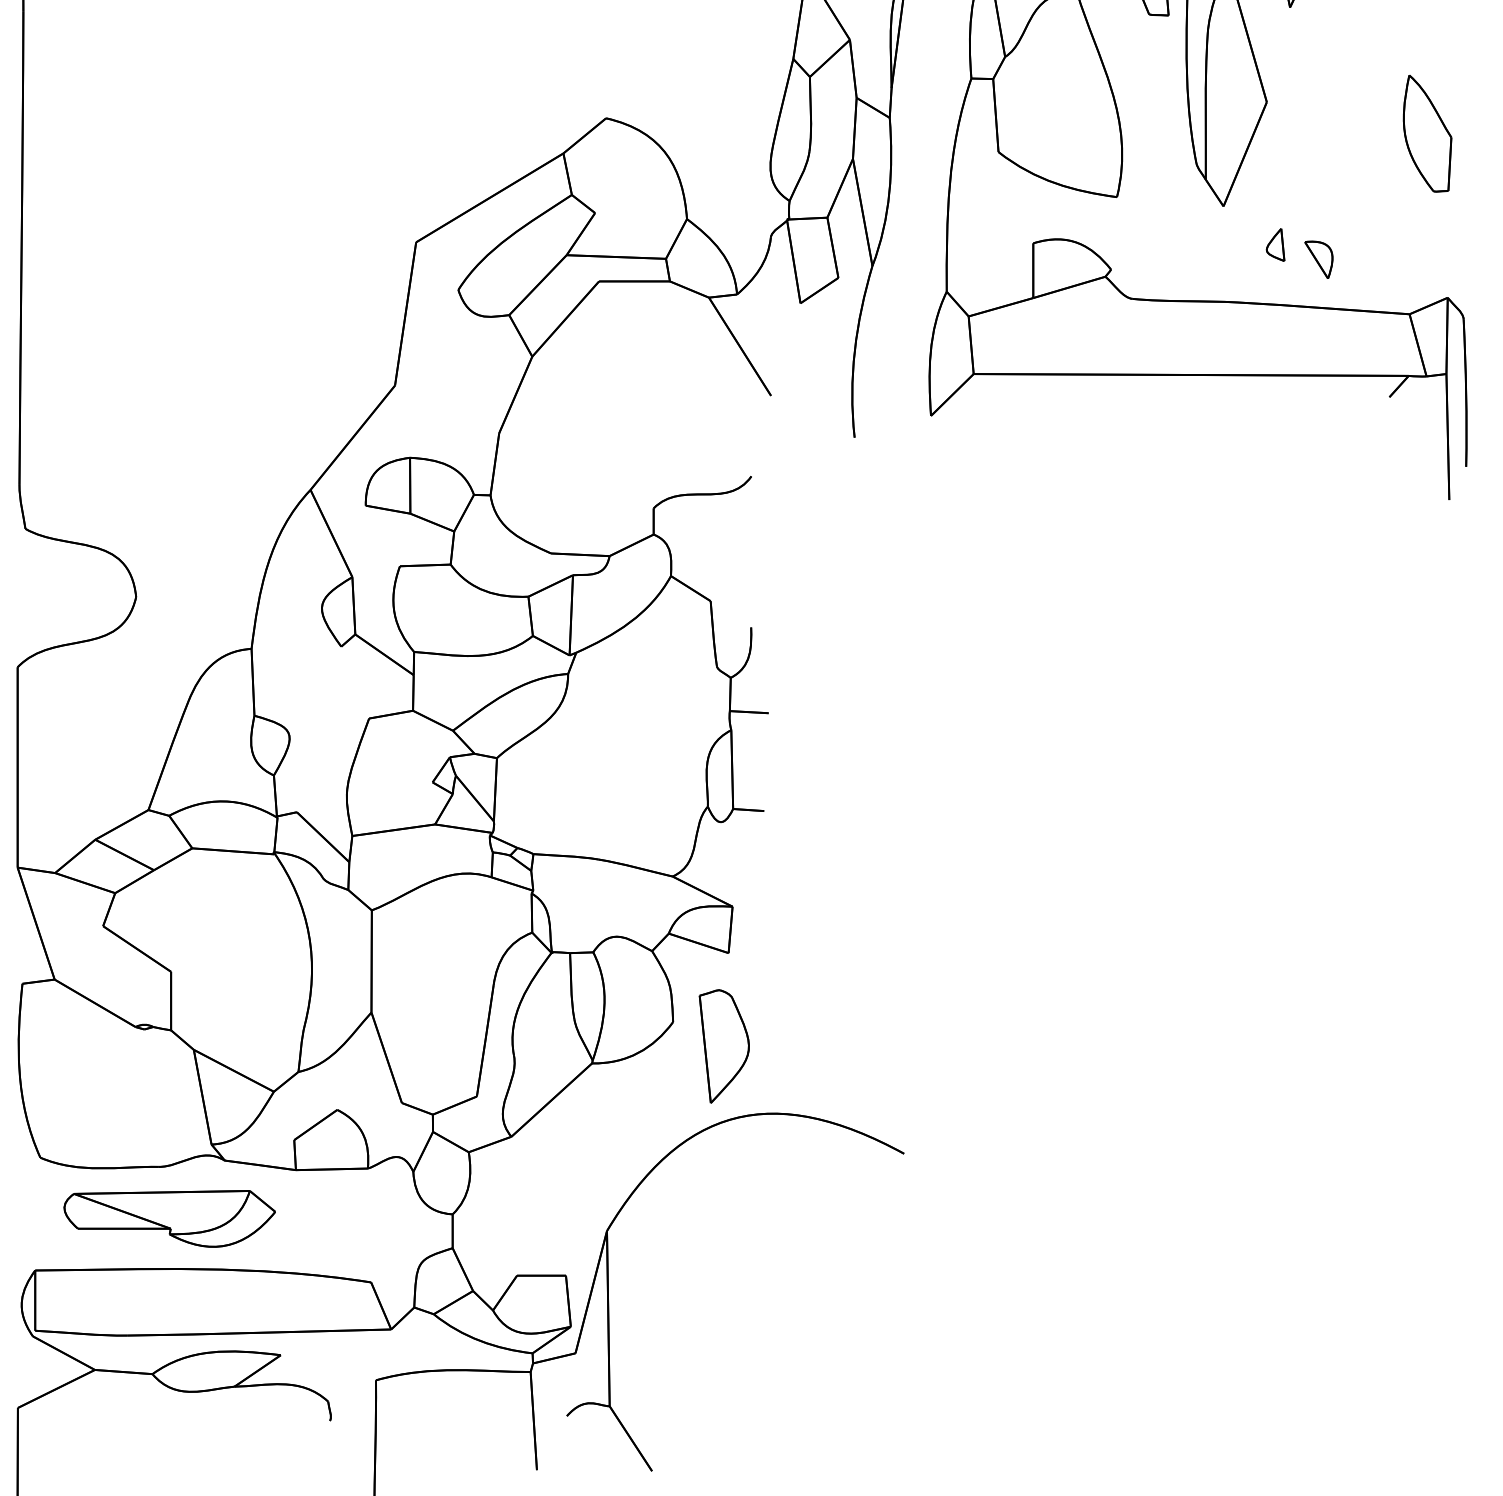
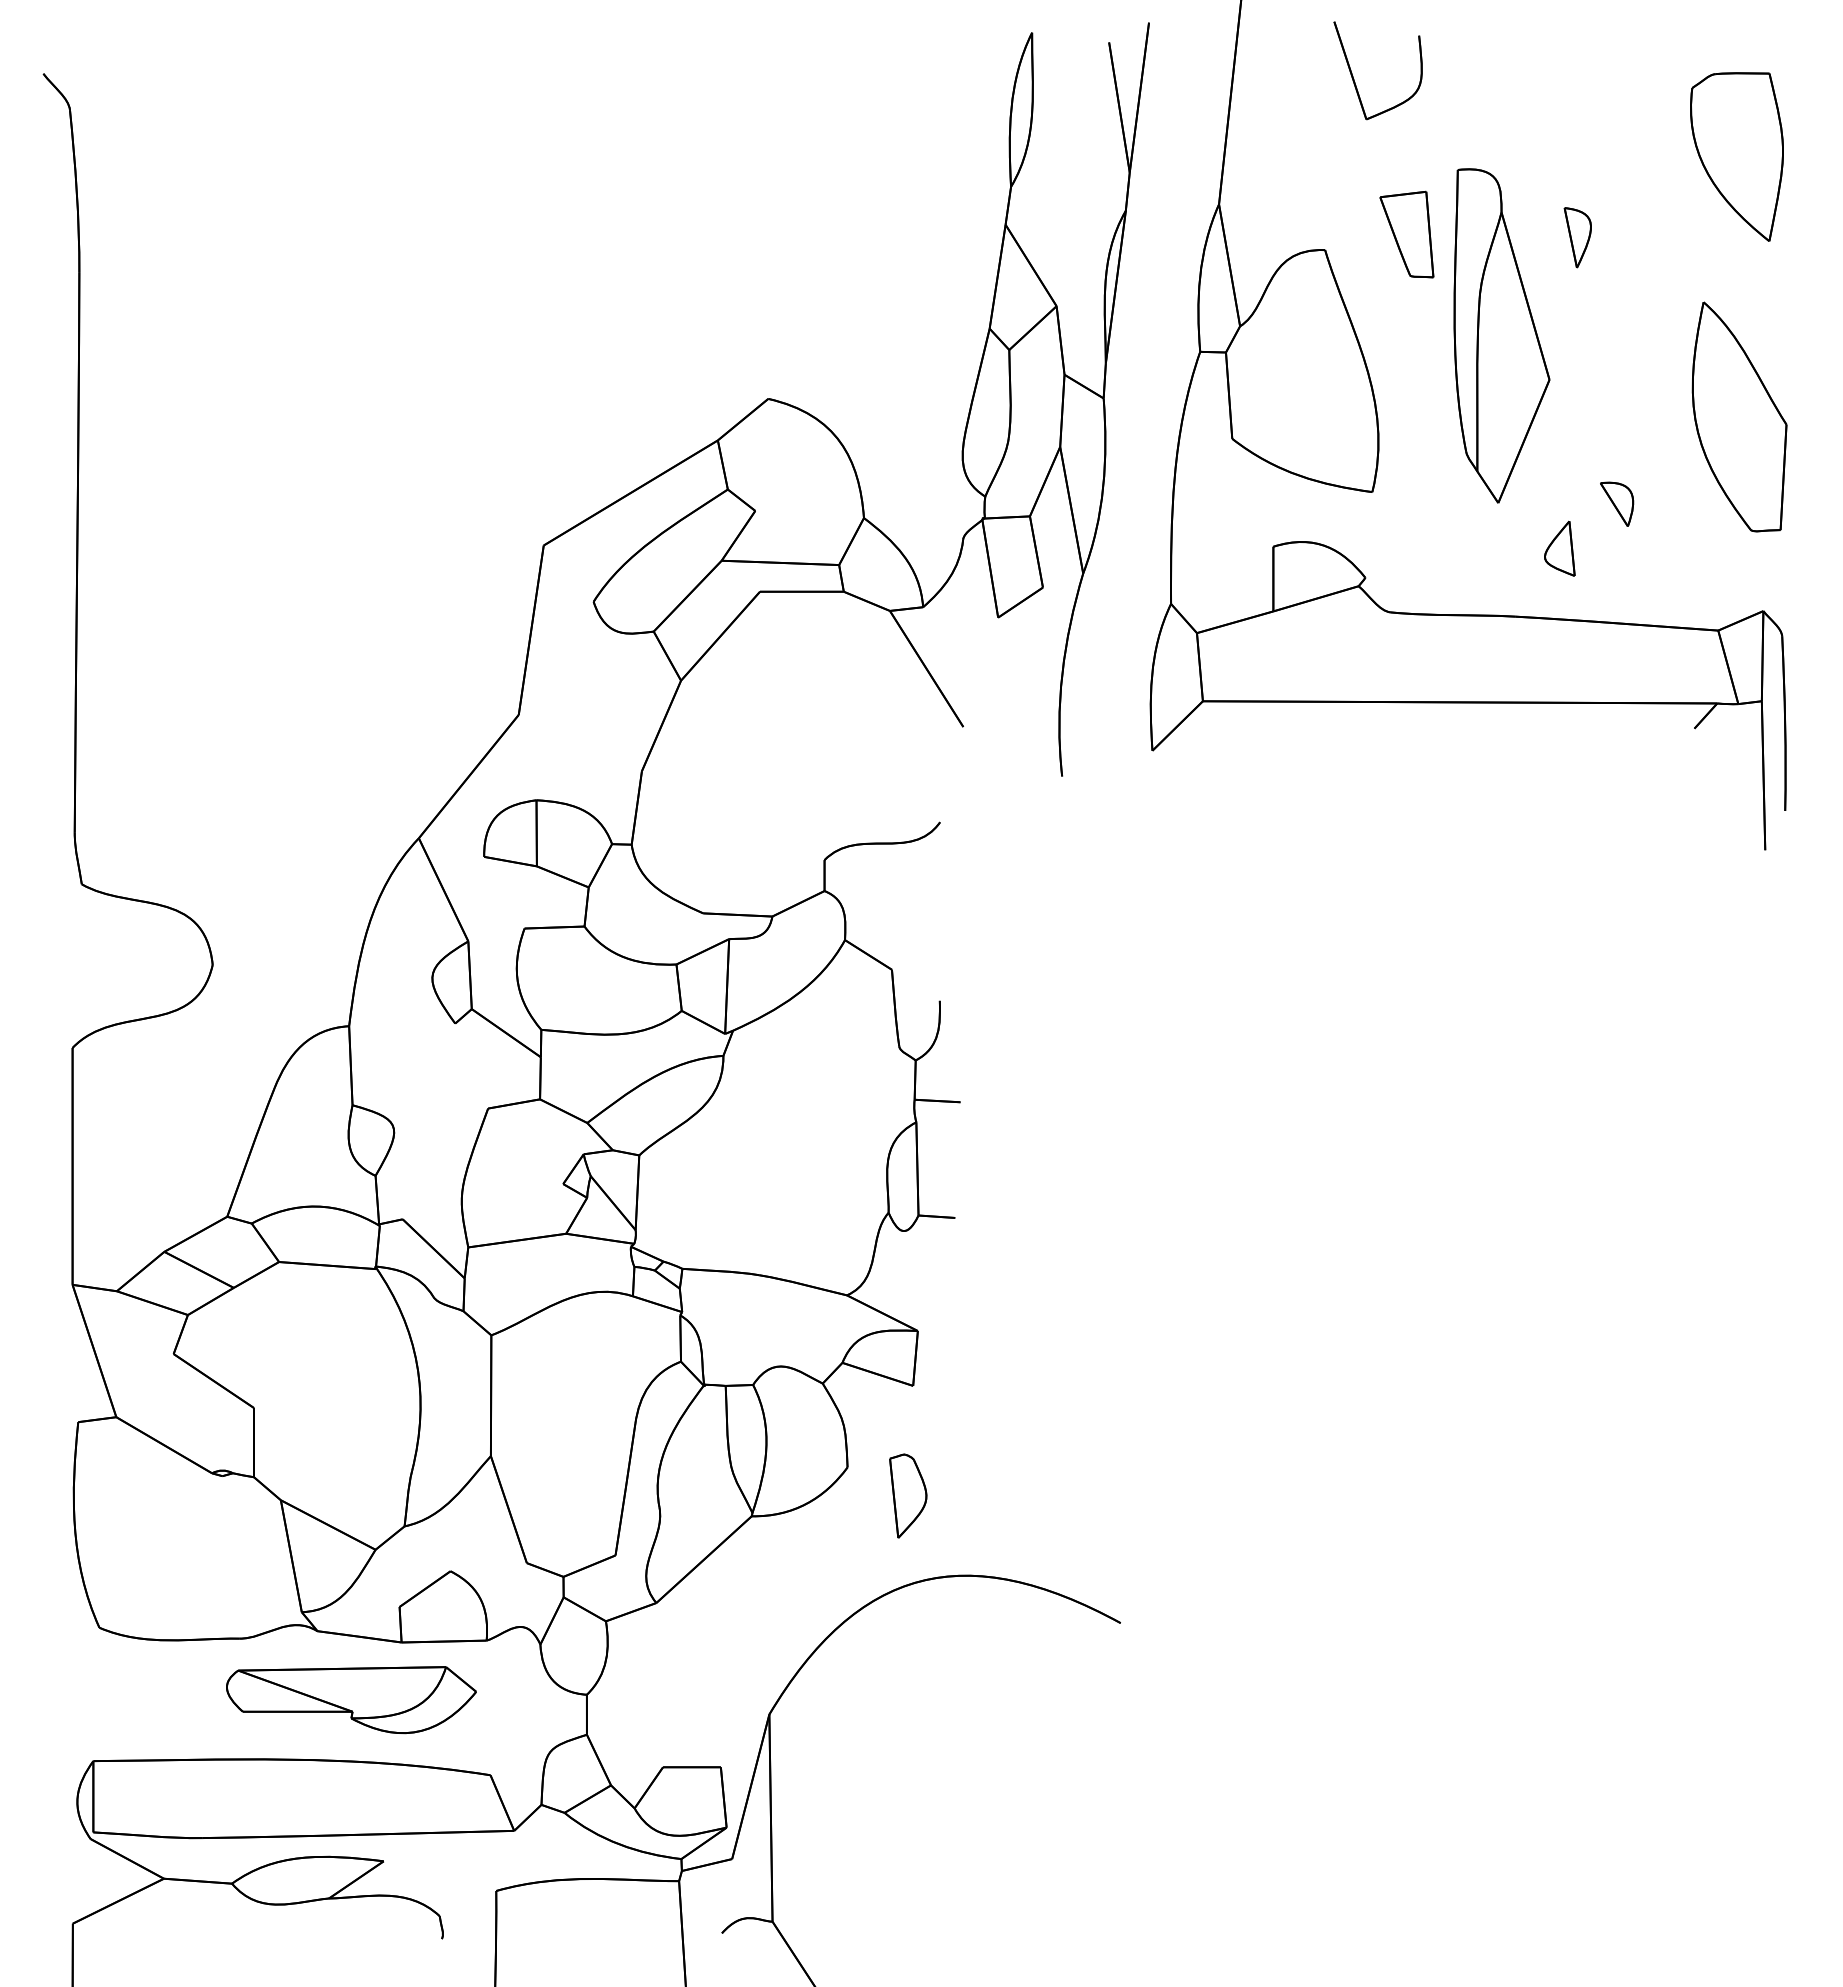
part: (1427, 133) -> (1739, 416), size x1.67
part: (1275, 244) -> (1559, 548), size x1.43
part: (1319, 259) -> (1617, 503), moved
part: (724, 1045) -> (908, 1495), size x0.62
part: (169, 1219) -> (351, 1700), moved

